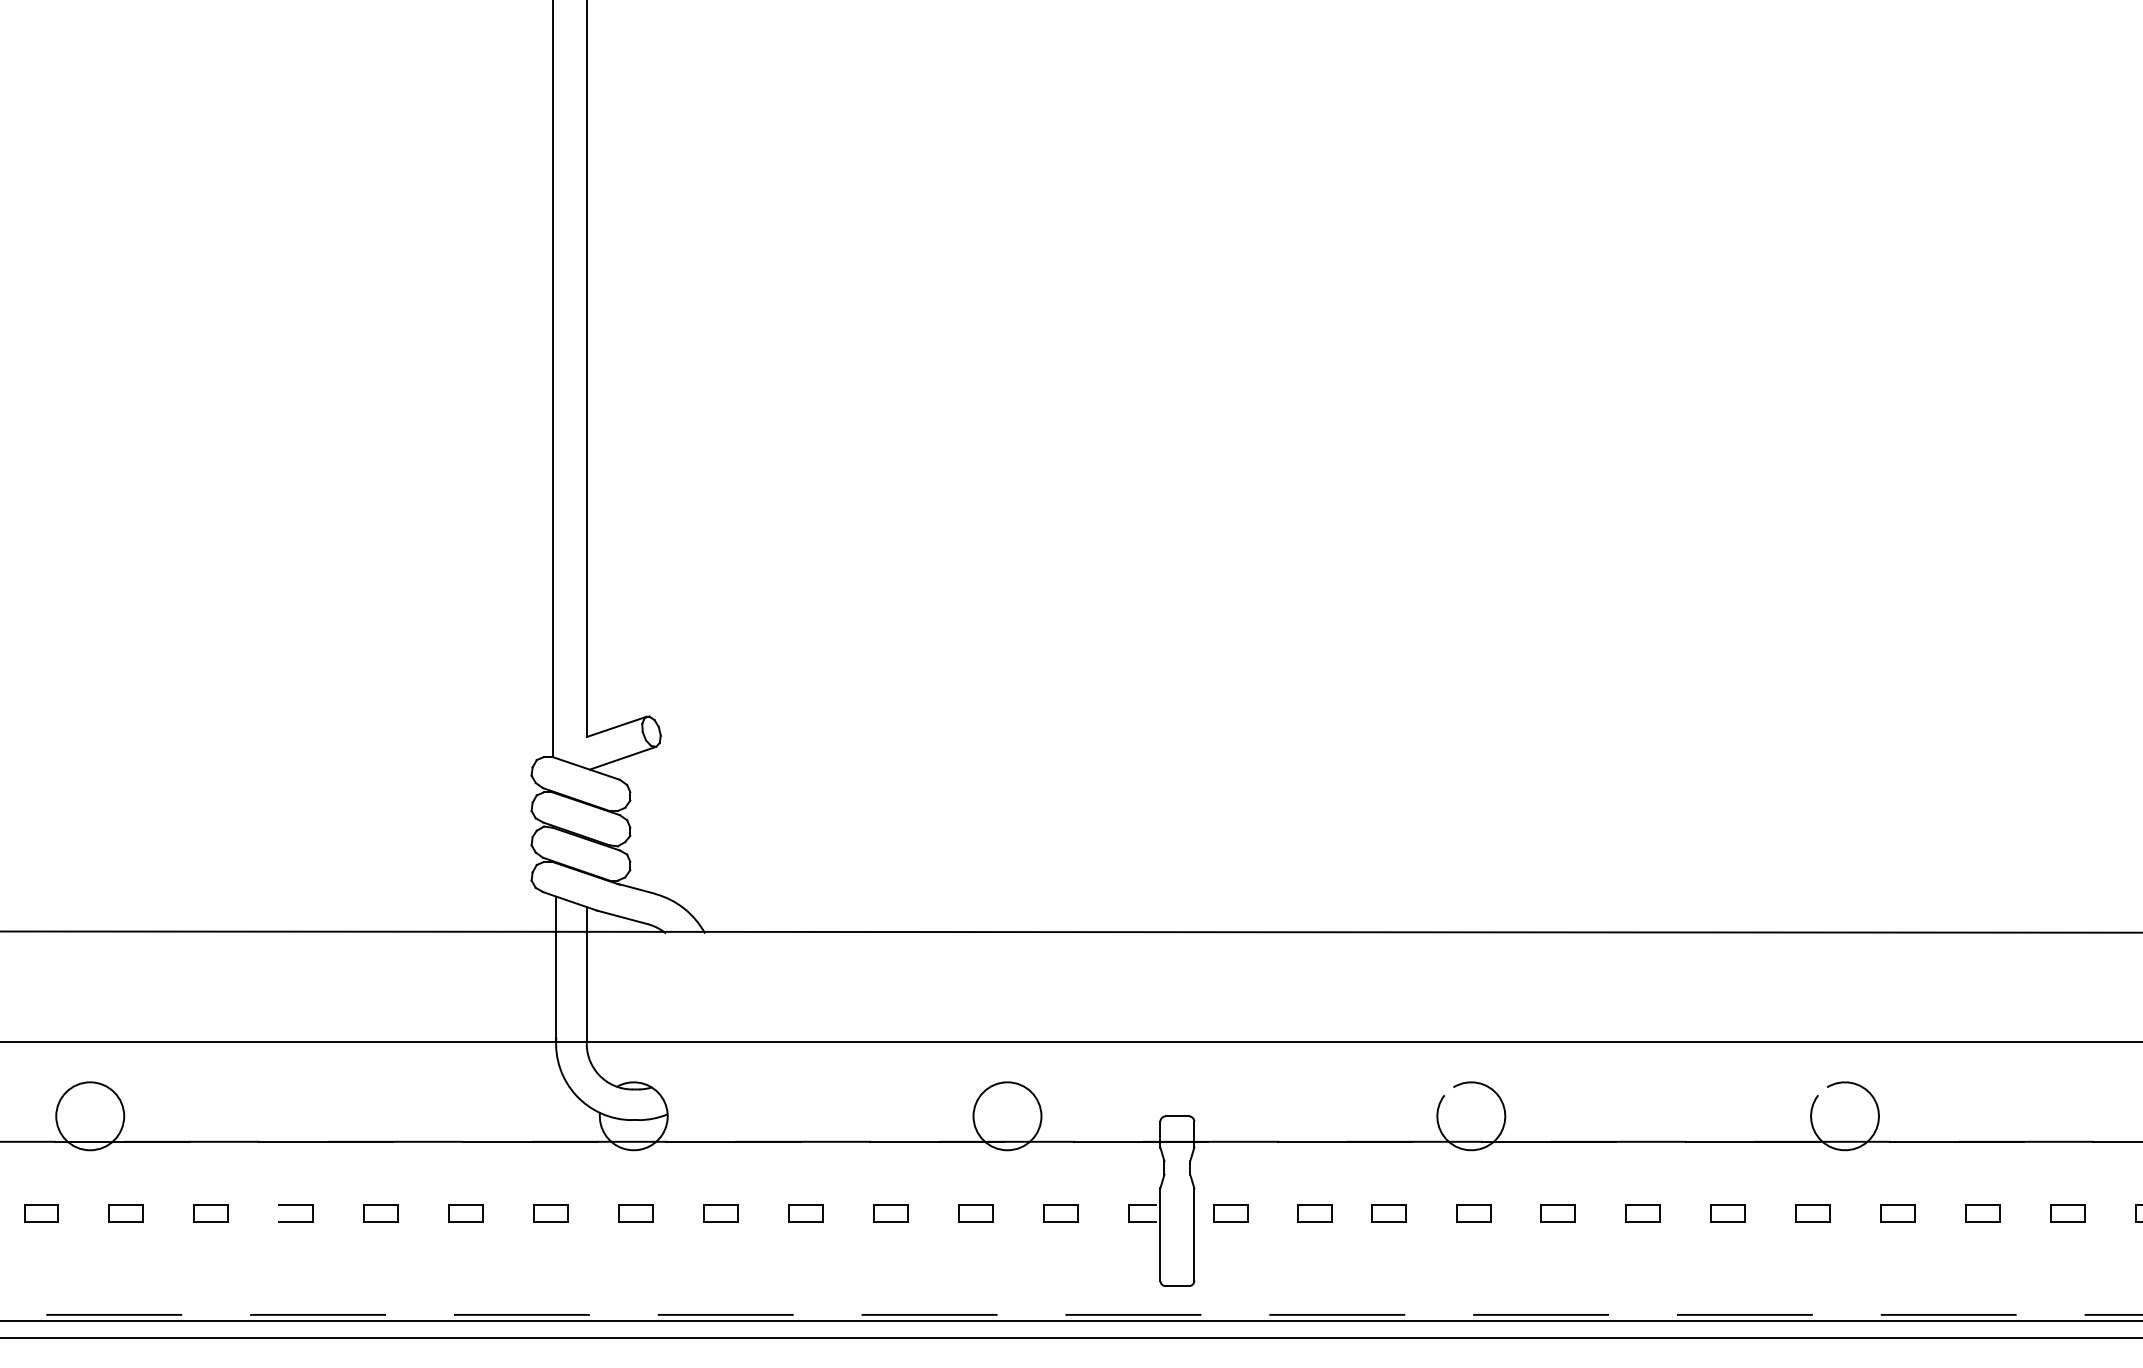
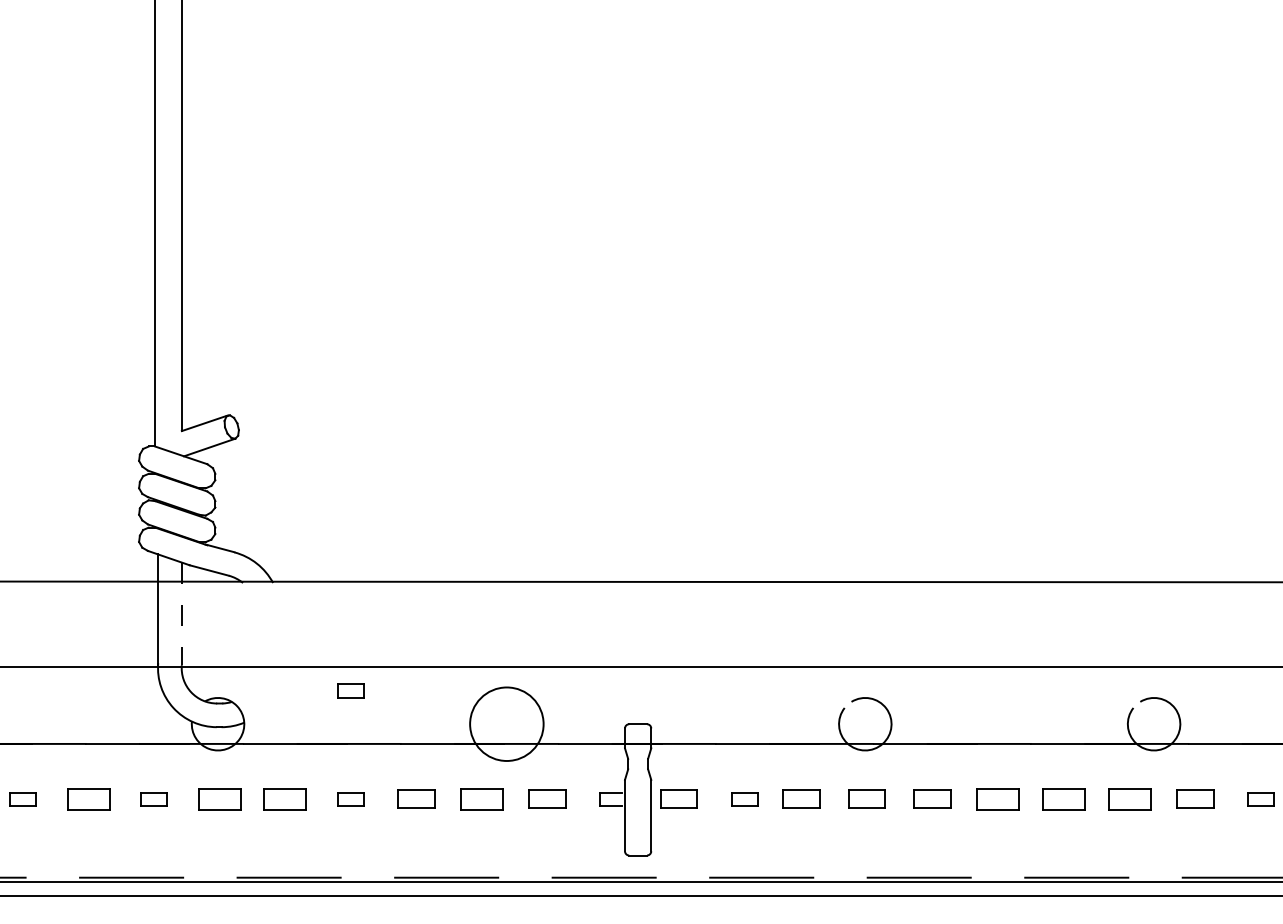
line: (586, 974) -> (181, 614), solid -> dashed
part: (805, 1073) -> (350, 691), added
circle: (1007, 1116) -> (506, 724), size x1.4
part: (465, 1213) -> (88, 799), size x1.6
part: (635, 1213) -> (219, 799), size x1.6
part: (720, 1213) -> (285, 799), size x1.6
part: (890, 1213) -> (416, 799), size x1.4
part: (975, 1213) -> (482, 799), size x1.6
part: (1060, 1213) -> (547, 799), size x1.4
part: (1230, 1213) -> (679, 799), size x1.4
part: (1388, 1213) -> (801, 799), size x1.4
part: (1473, 1213) -> (866, 799), size x1.4
part: (1557, 1213) -> (931, 799), size x1.4
part: (1642, 1213) -> (997, 799), size x1.6
part: (1727, 1213) -> (1063, 799), size x1.6
part: (1812, 1213) -> (1128, 799), size x1.6
part: (1897, 1213) -> (1194, 799), size x1.4

